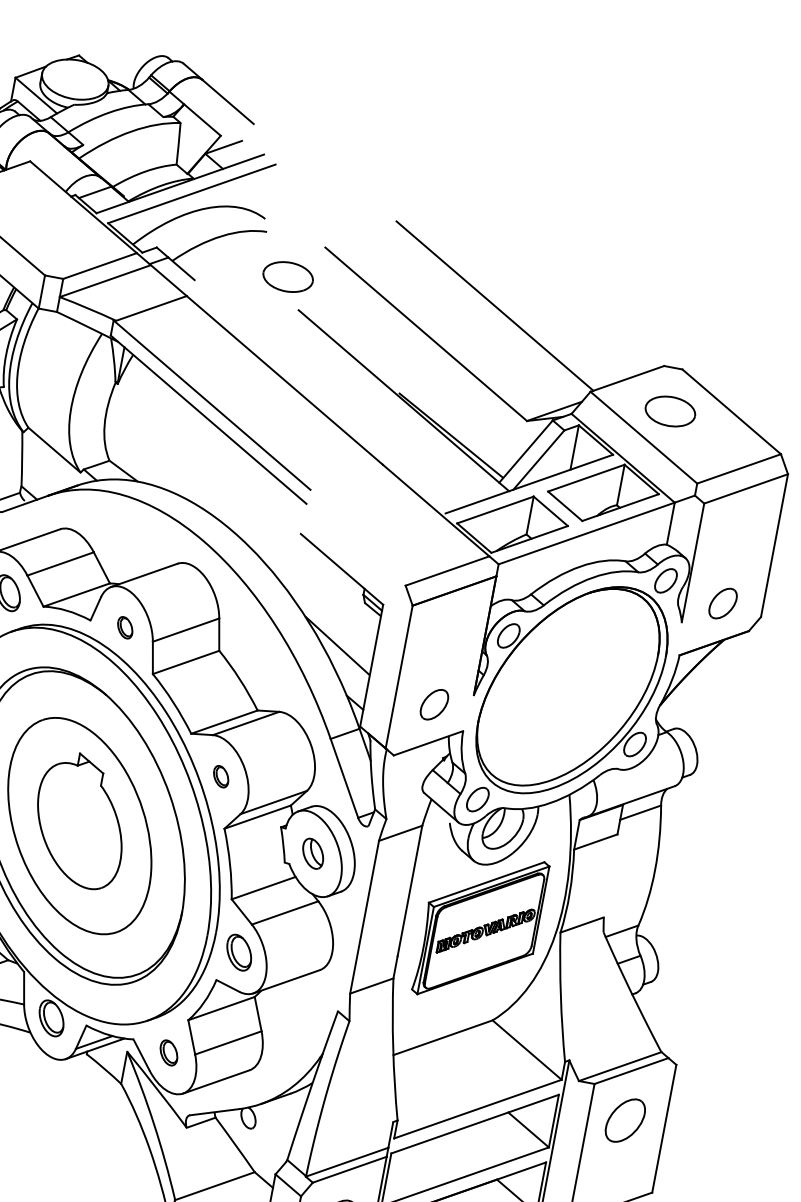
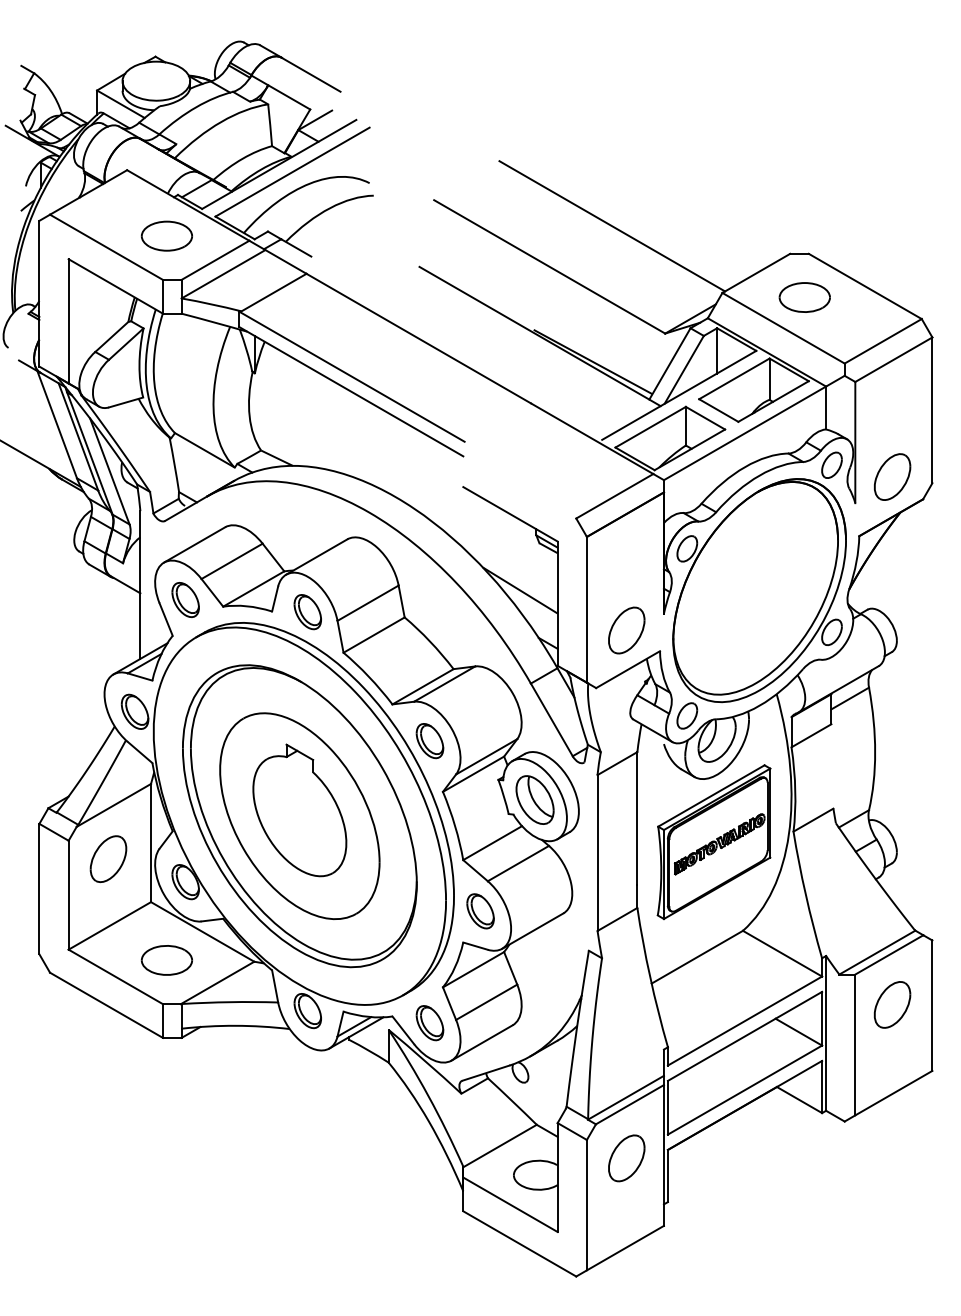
part: (287, 276) -> (166, 235), moved
part: (723, 603) -> (892, 476), size x1.43
part: (125, 627) -> (307, 612), size x1.67
part: (434, 704) -> (626, 630), size x1.43
part: (220, 776) -> (429, 741), size x1.67
part: (312, 853) -> (534, 799), size x1.67
part: (168, 1053) -> (429, 1023), size x1.43

